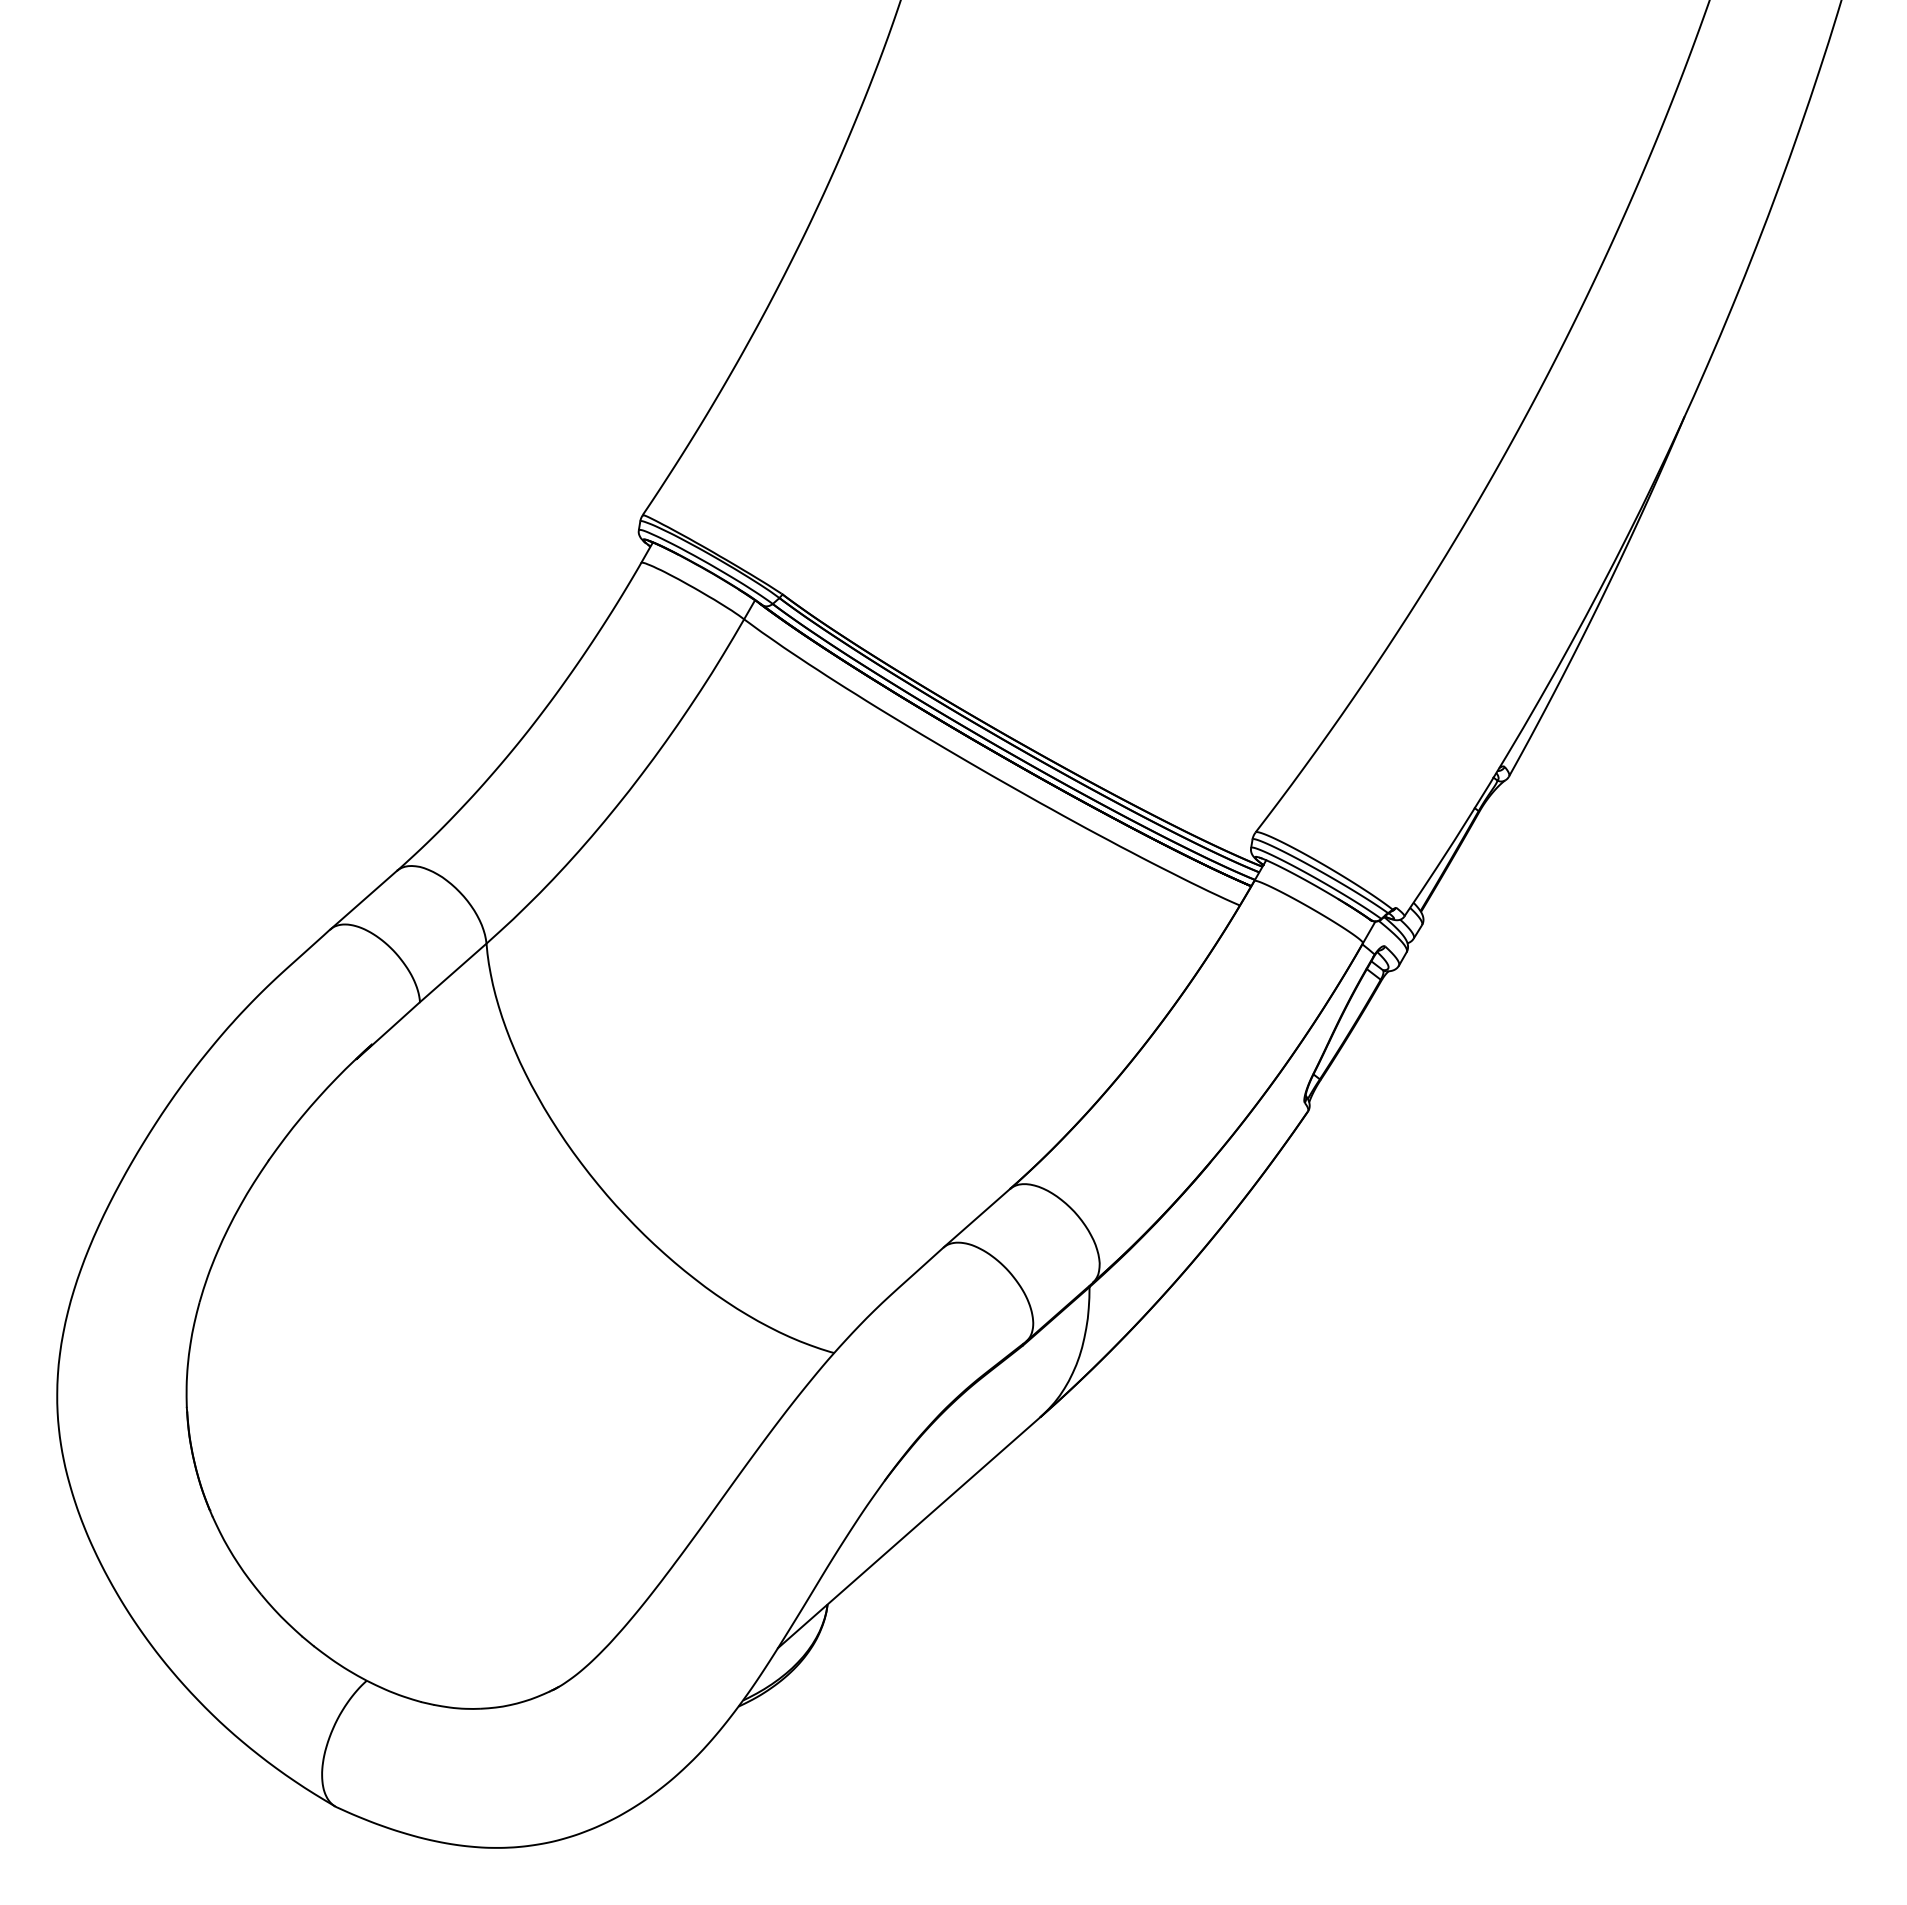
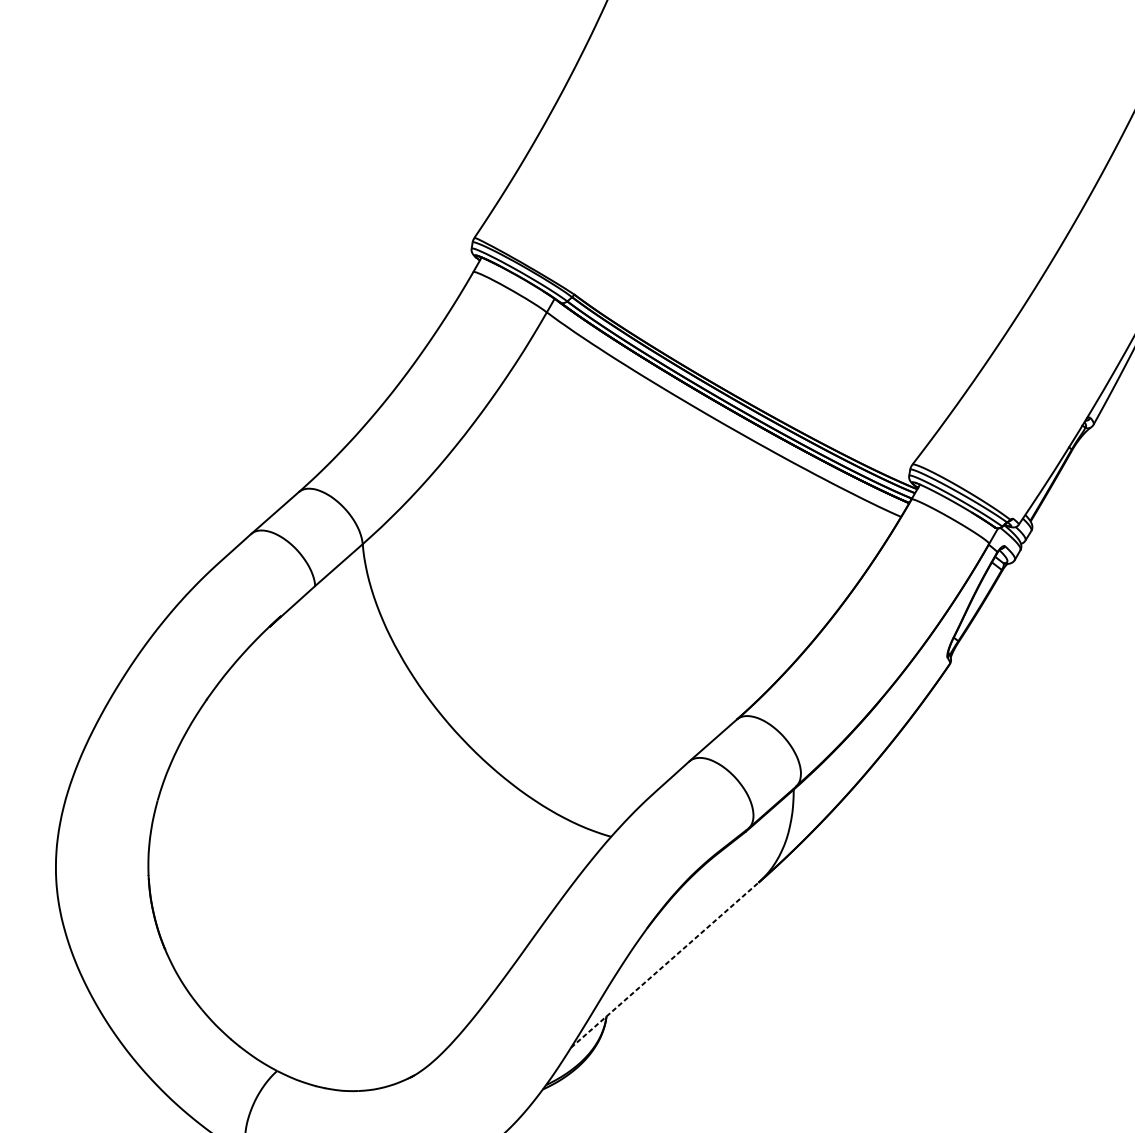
line: (909, 1532) -> (665, 965), solid -> dashed

